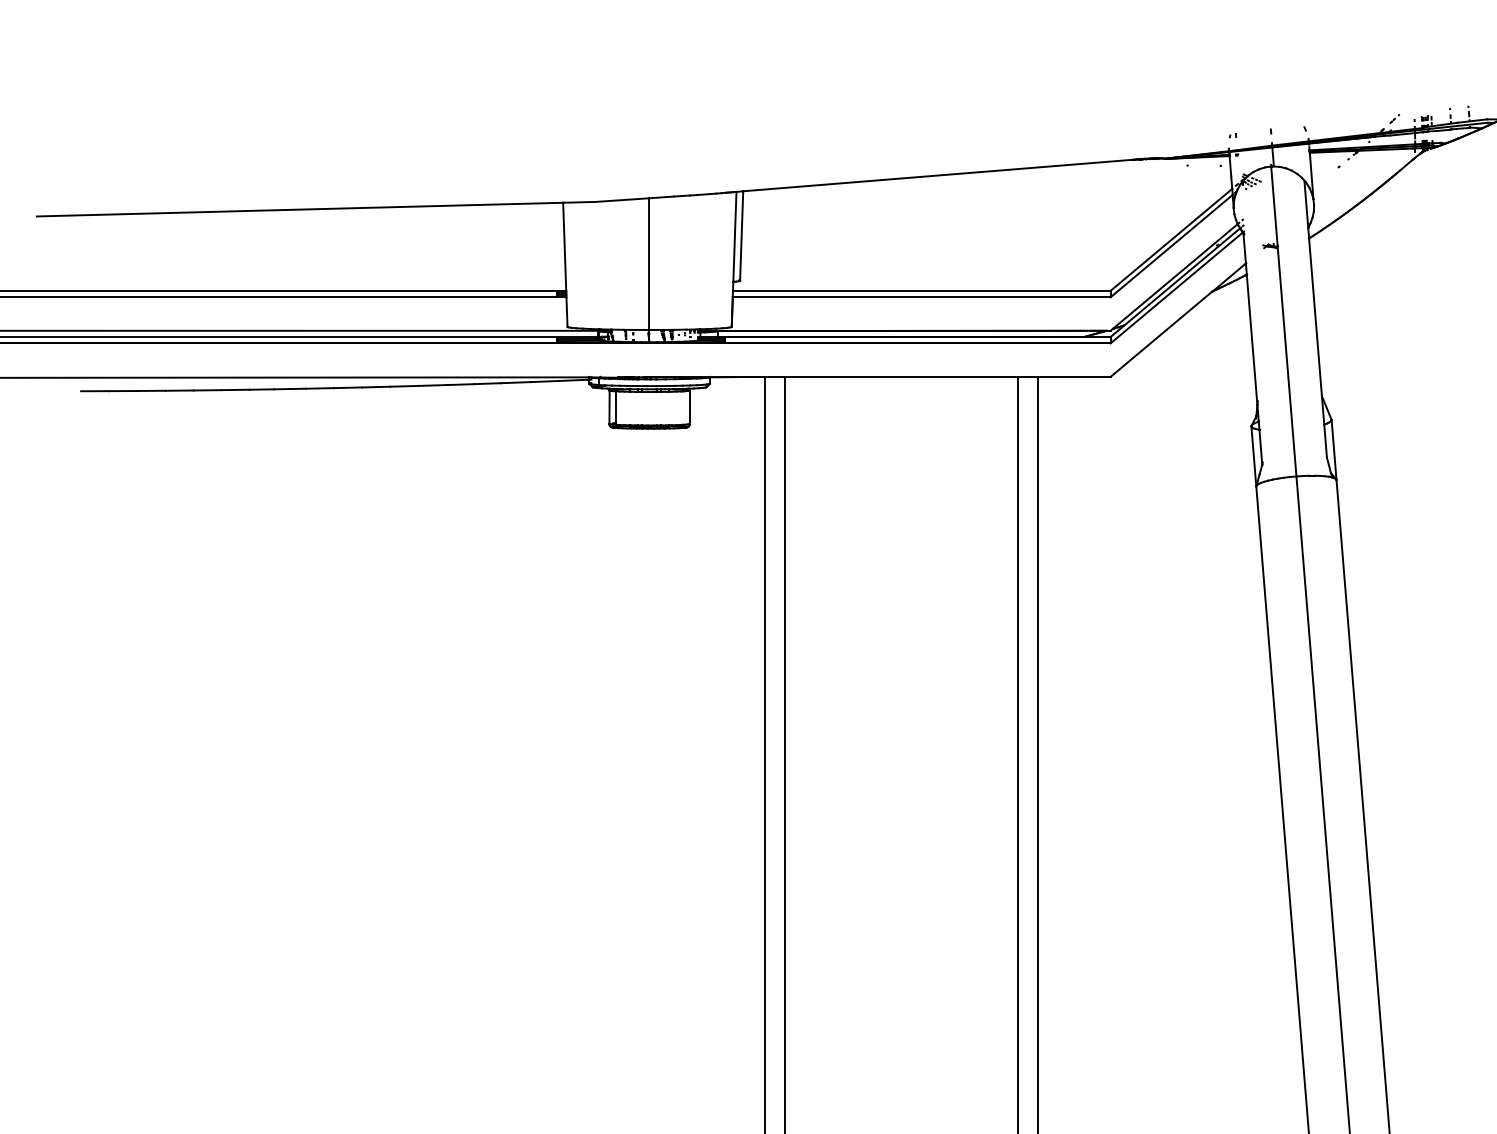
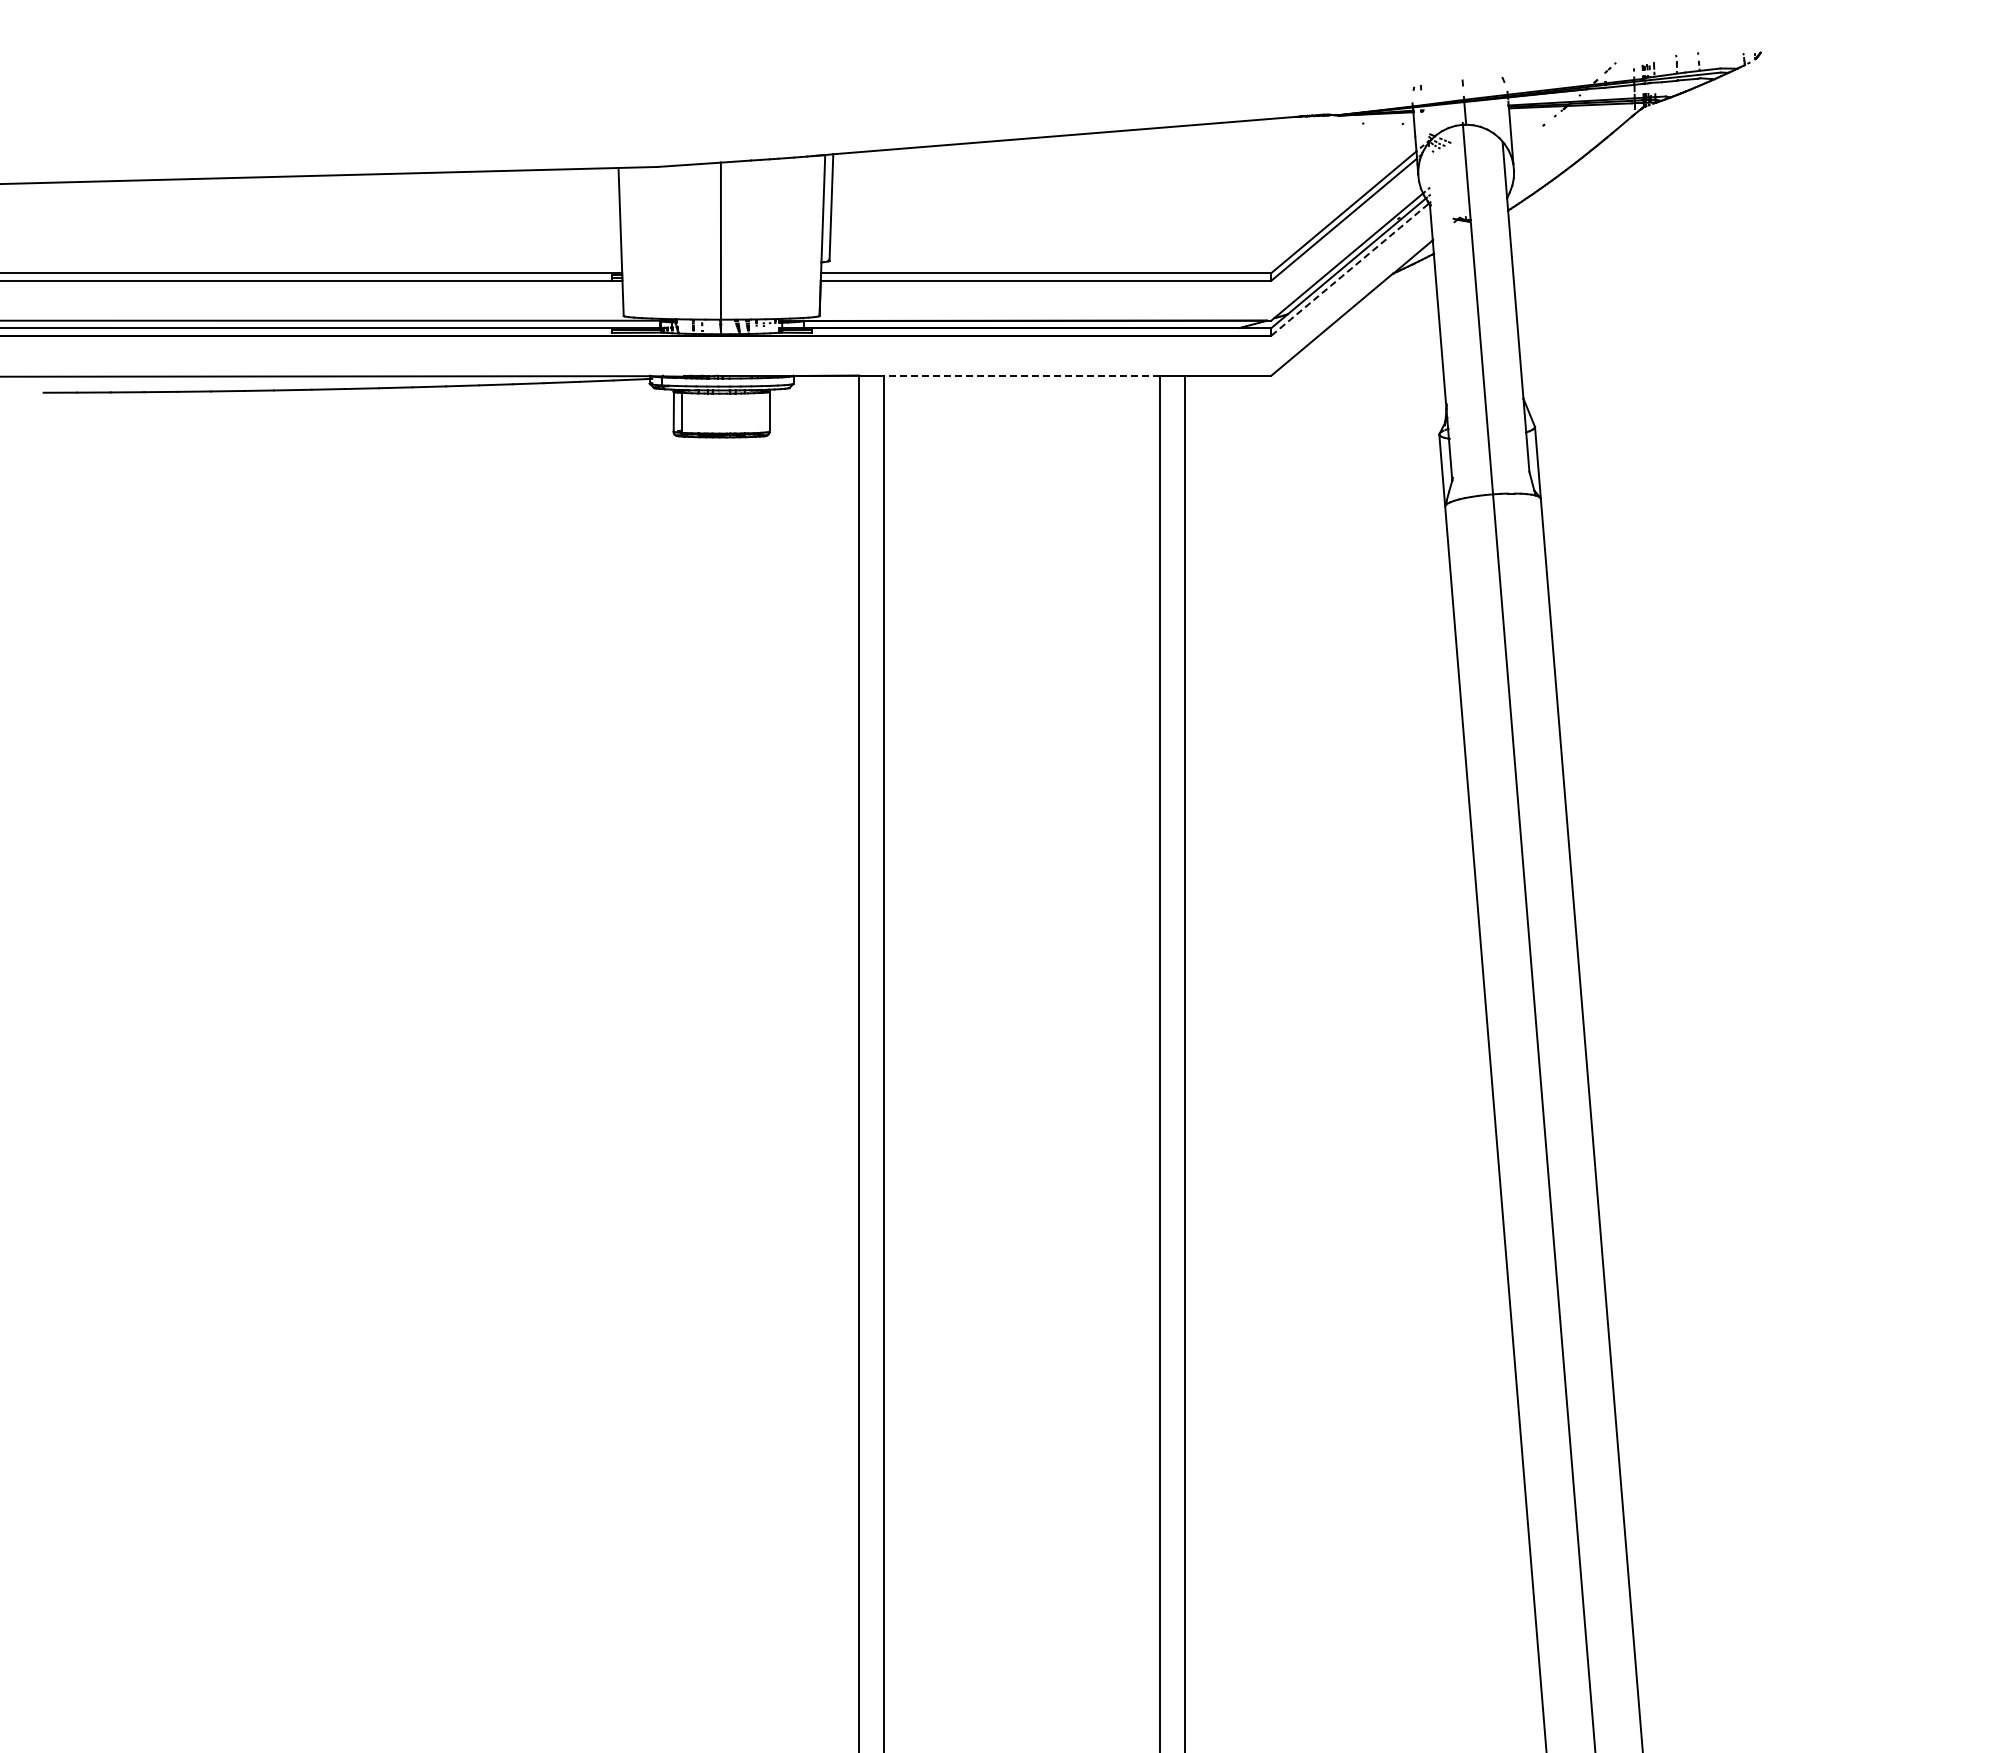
line: (1176, 287) -> (1350, 269), solid -> dashed
line: (901, 376) -> (1021, 375), solid -> dashed

